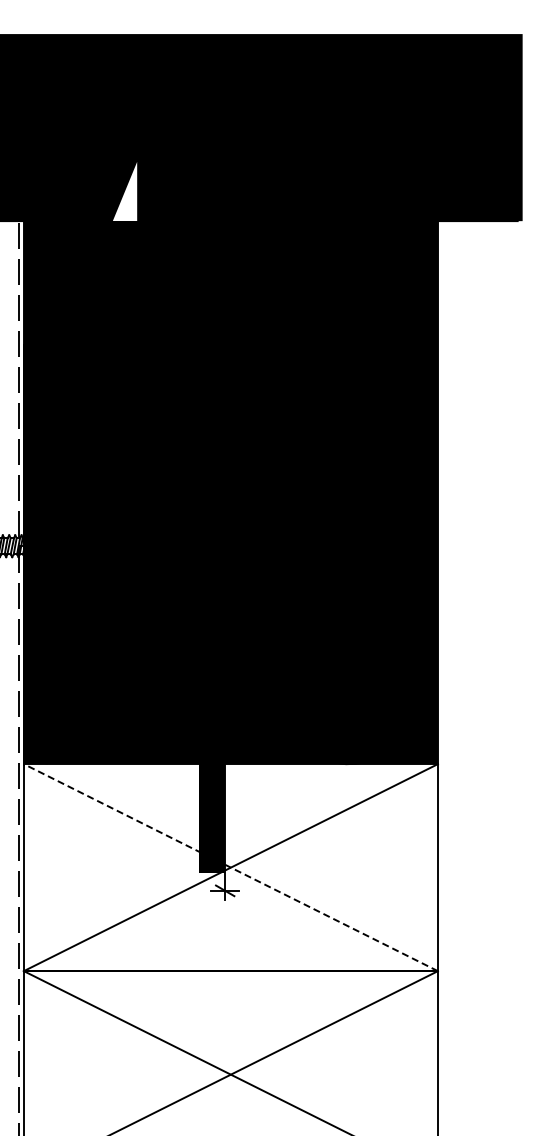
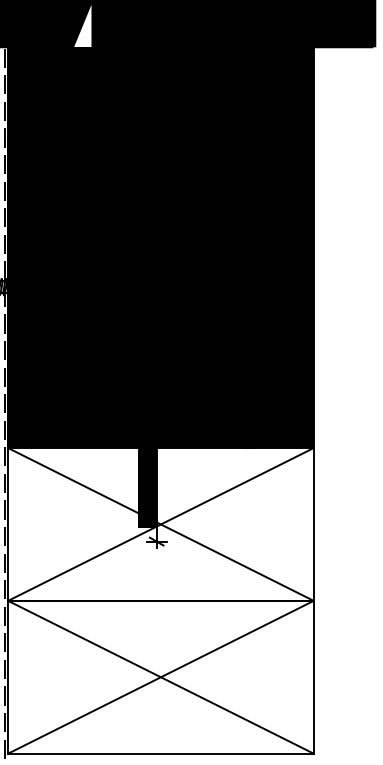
line: (230, 867) -> (160, 524), dashed -> solid

